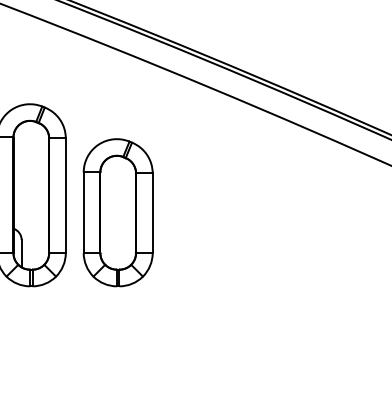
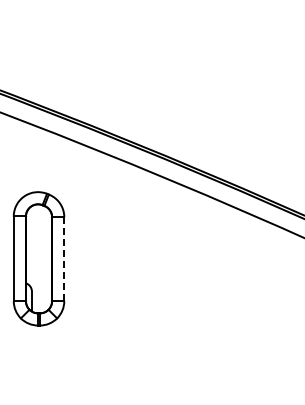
line: (66, 196) -> (64, 259), solid -> dashed
part: (117, 212) -> (102, 271), removed

